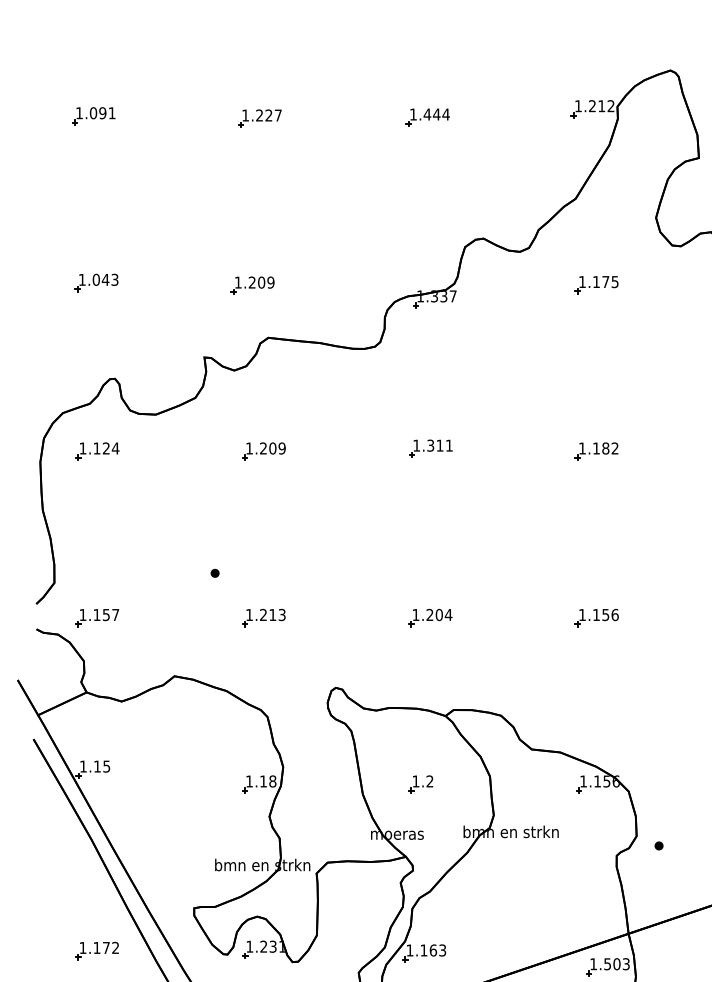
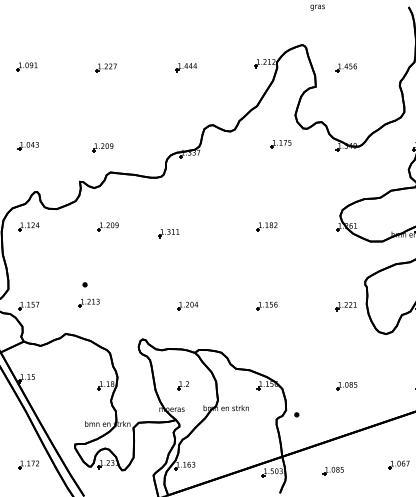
part: (595, 285) -> (280, 144), moved
part: (429, 448) -> (168, 233), moved
part: (262, 616) -> (88, 302), moved

